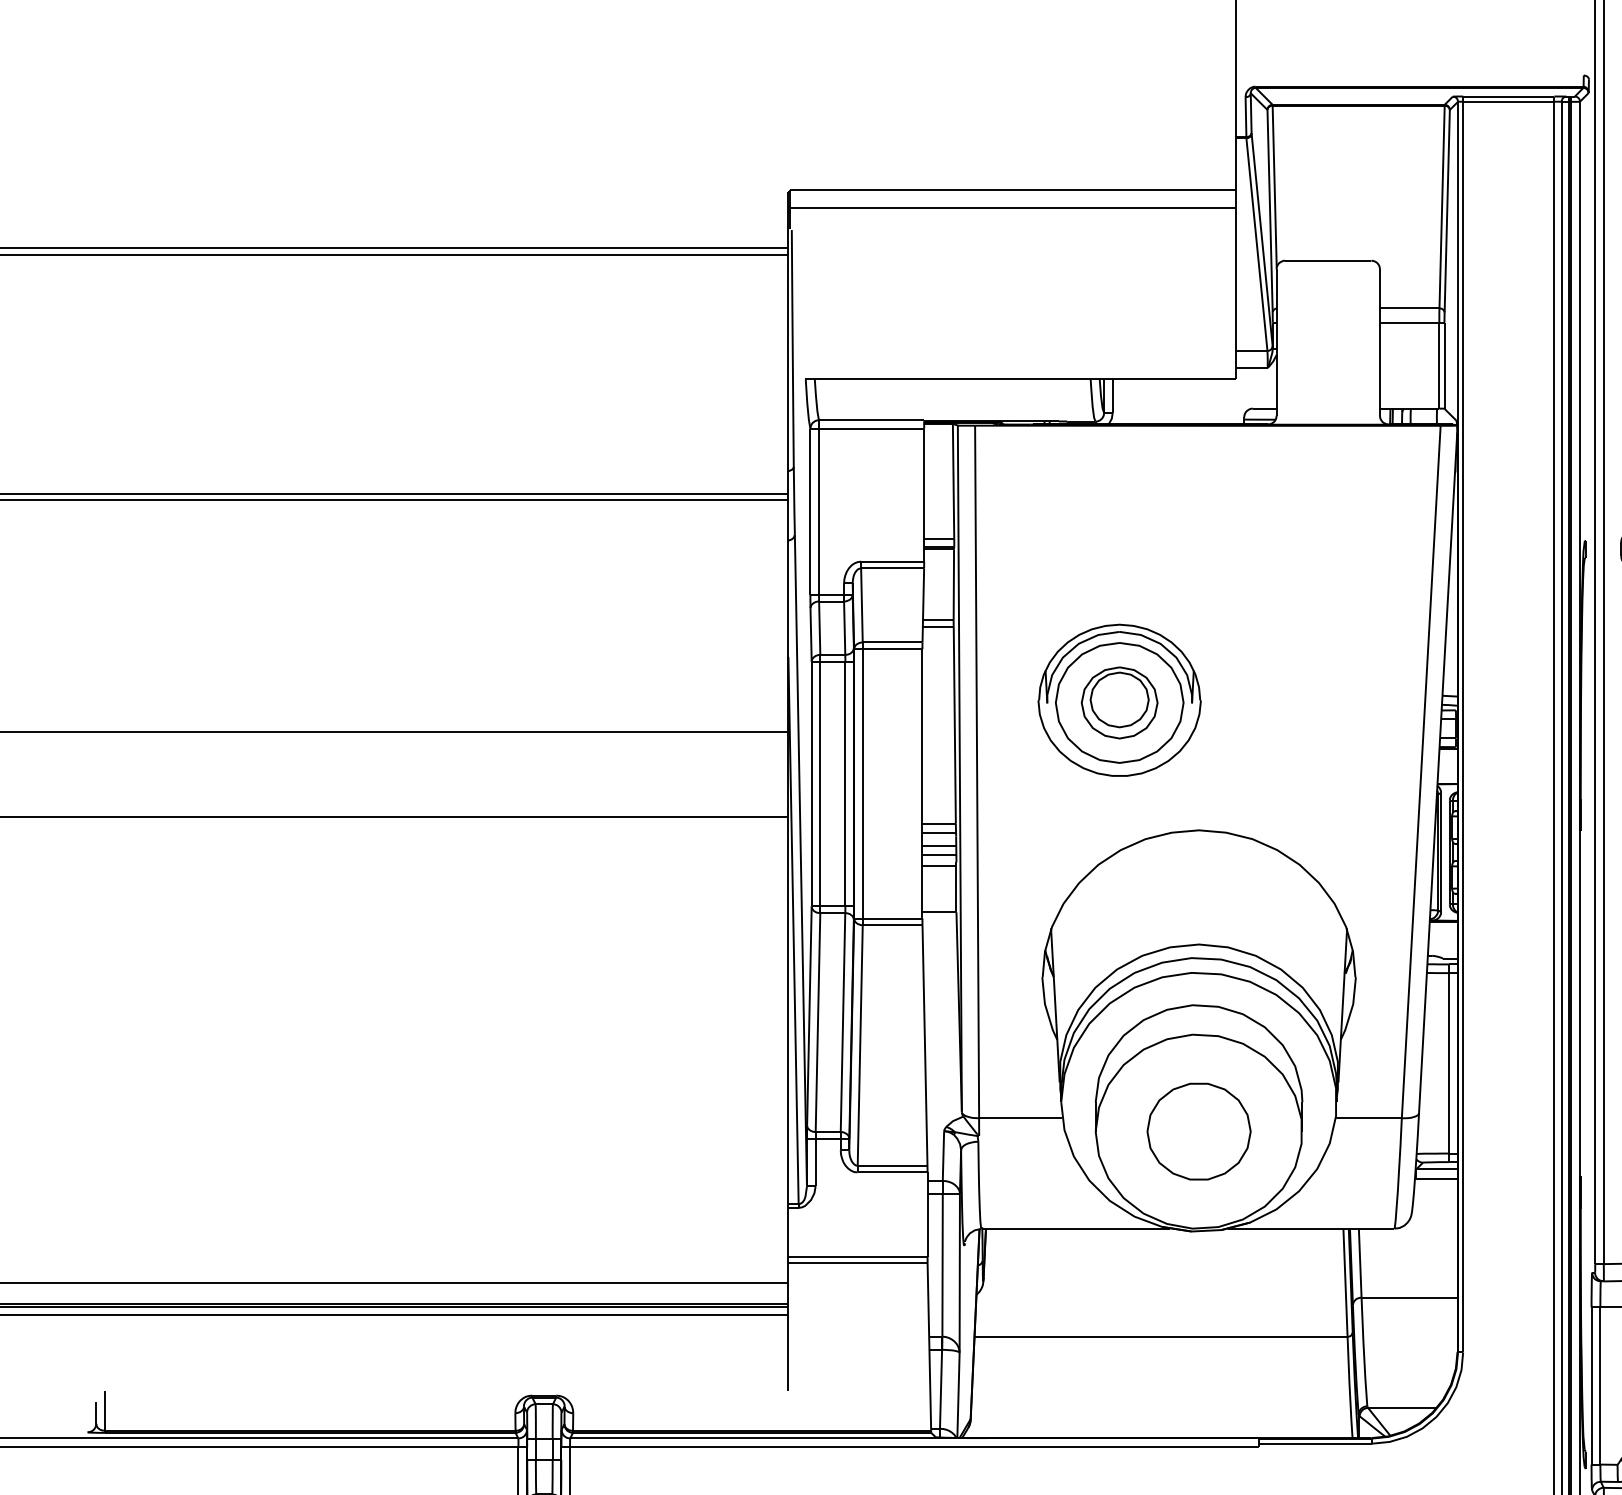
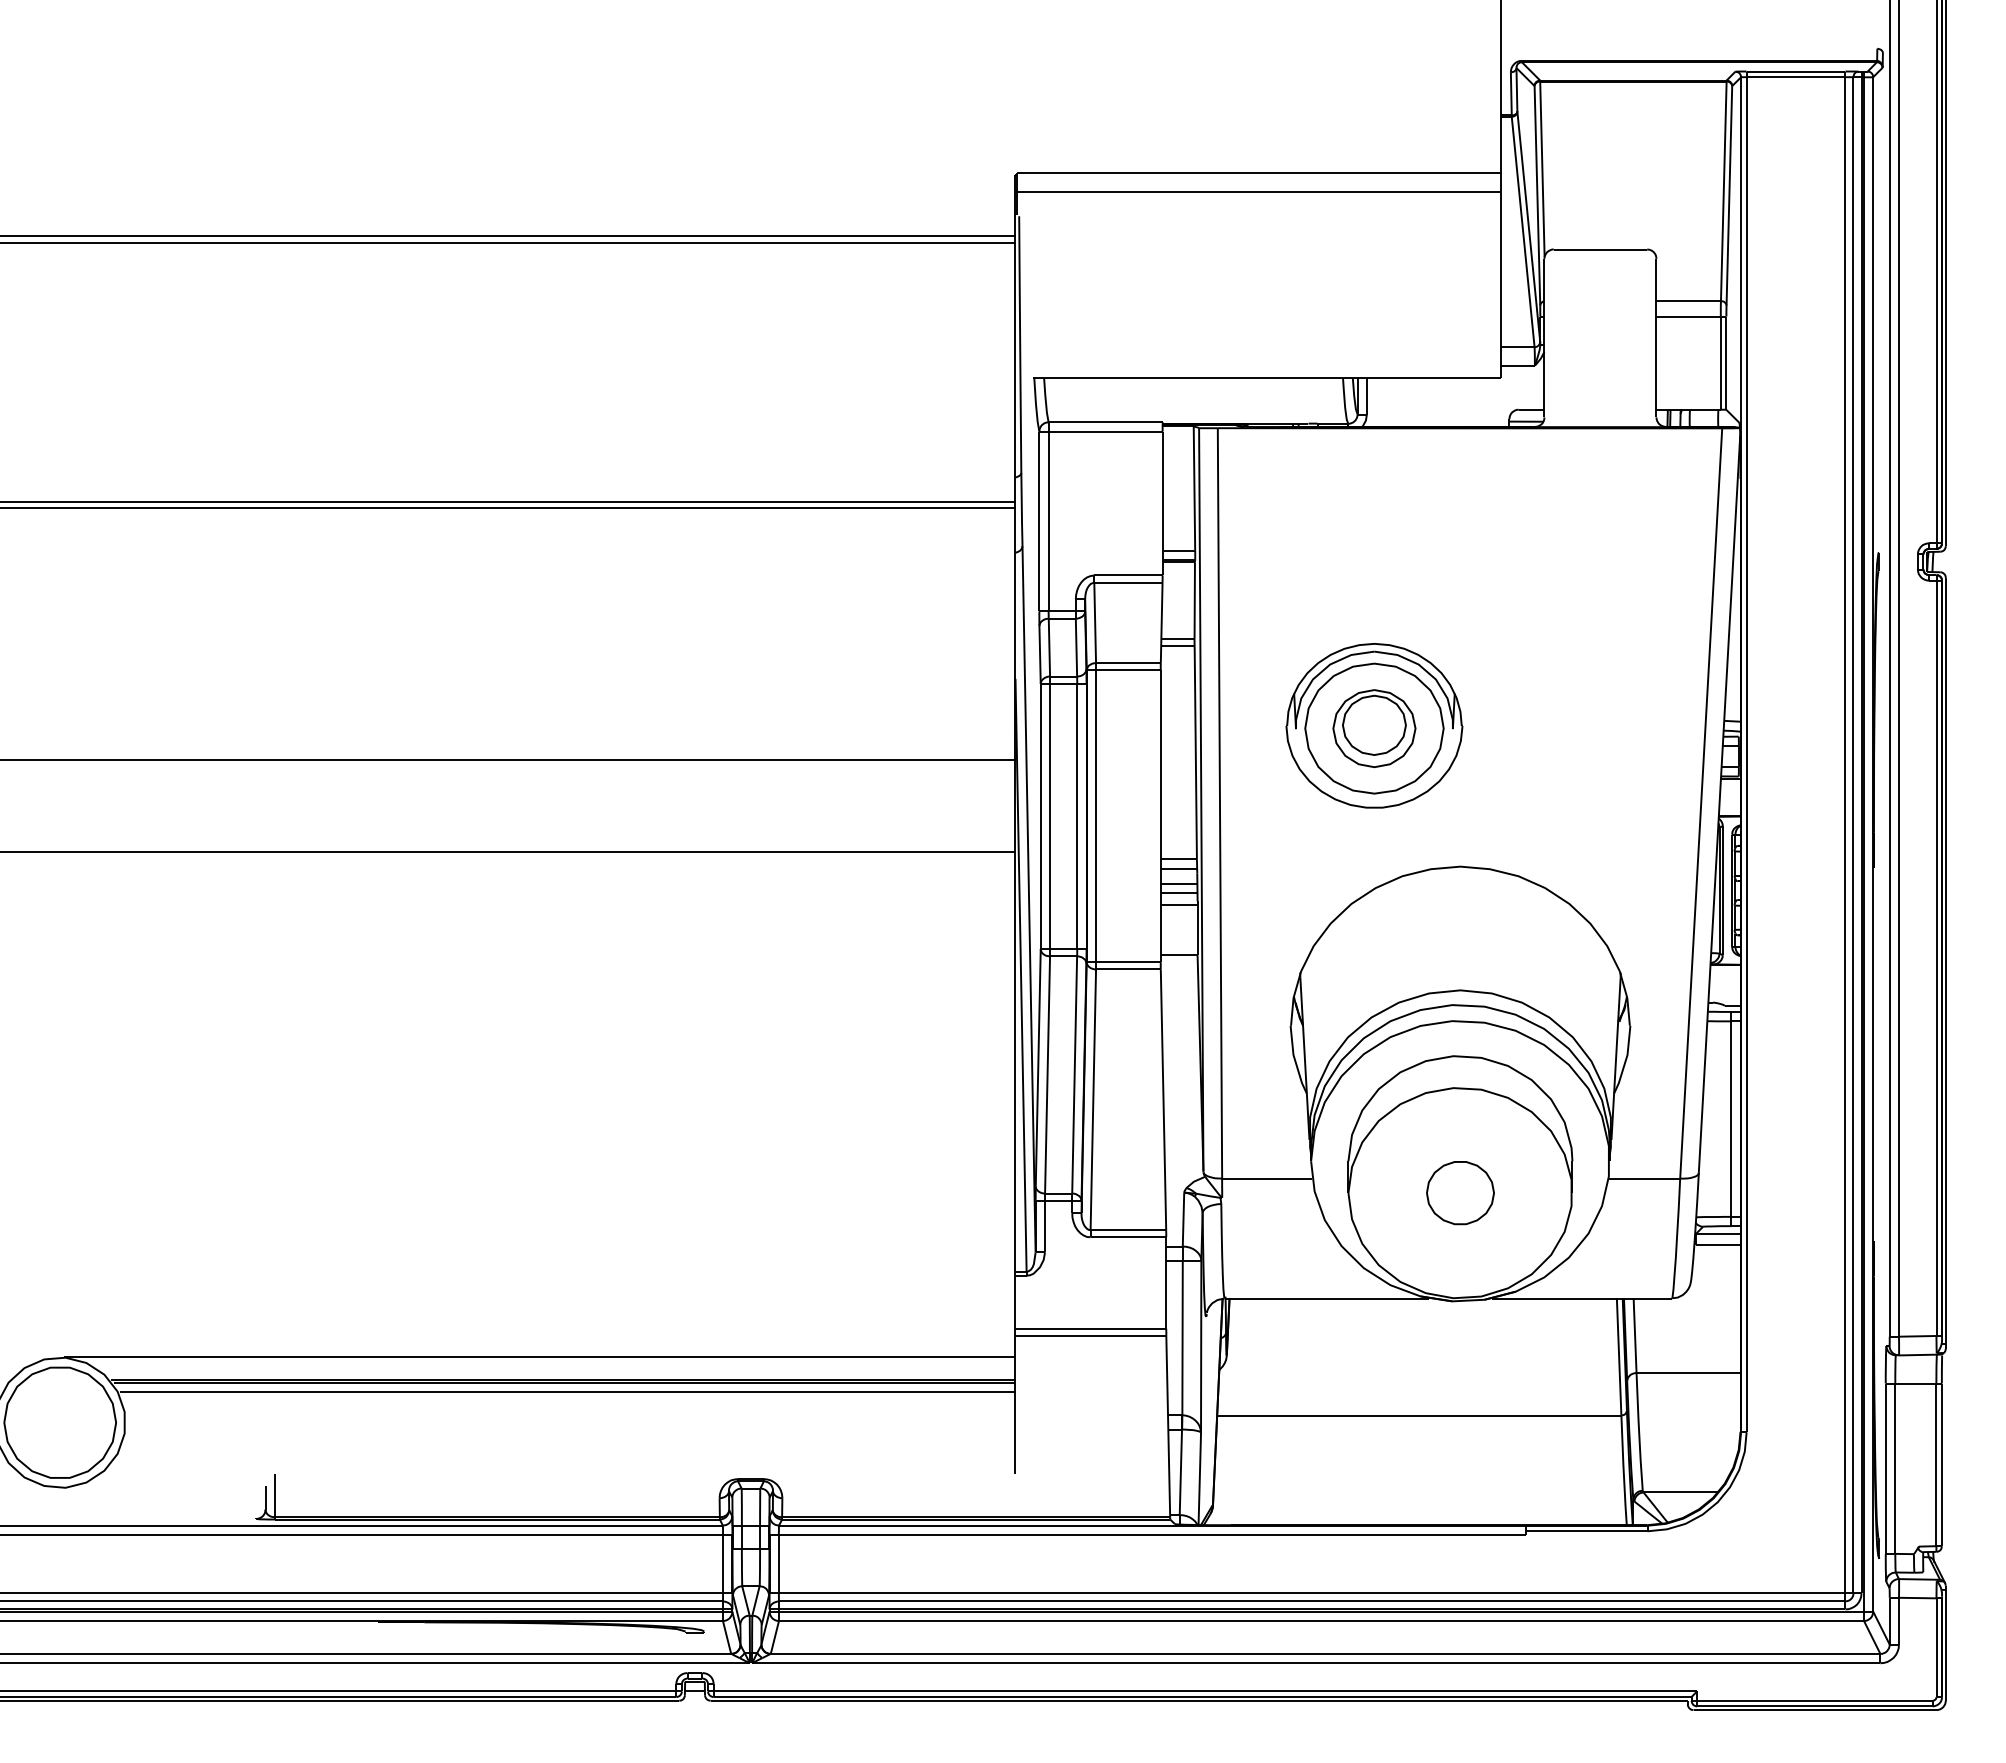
part: (1199, 1131) -> (1460, 1192), size x0.6

